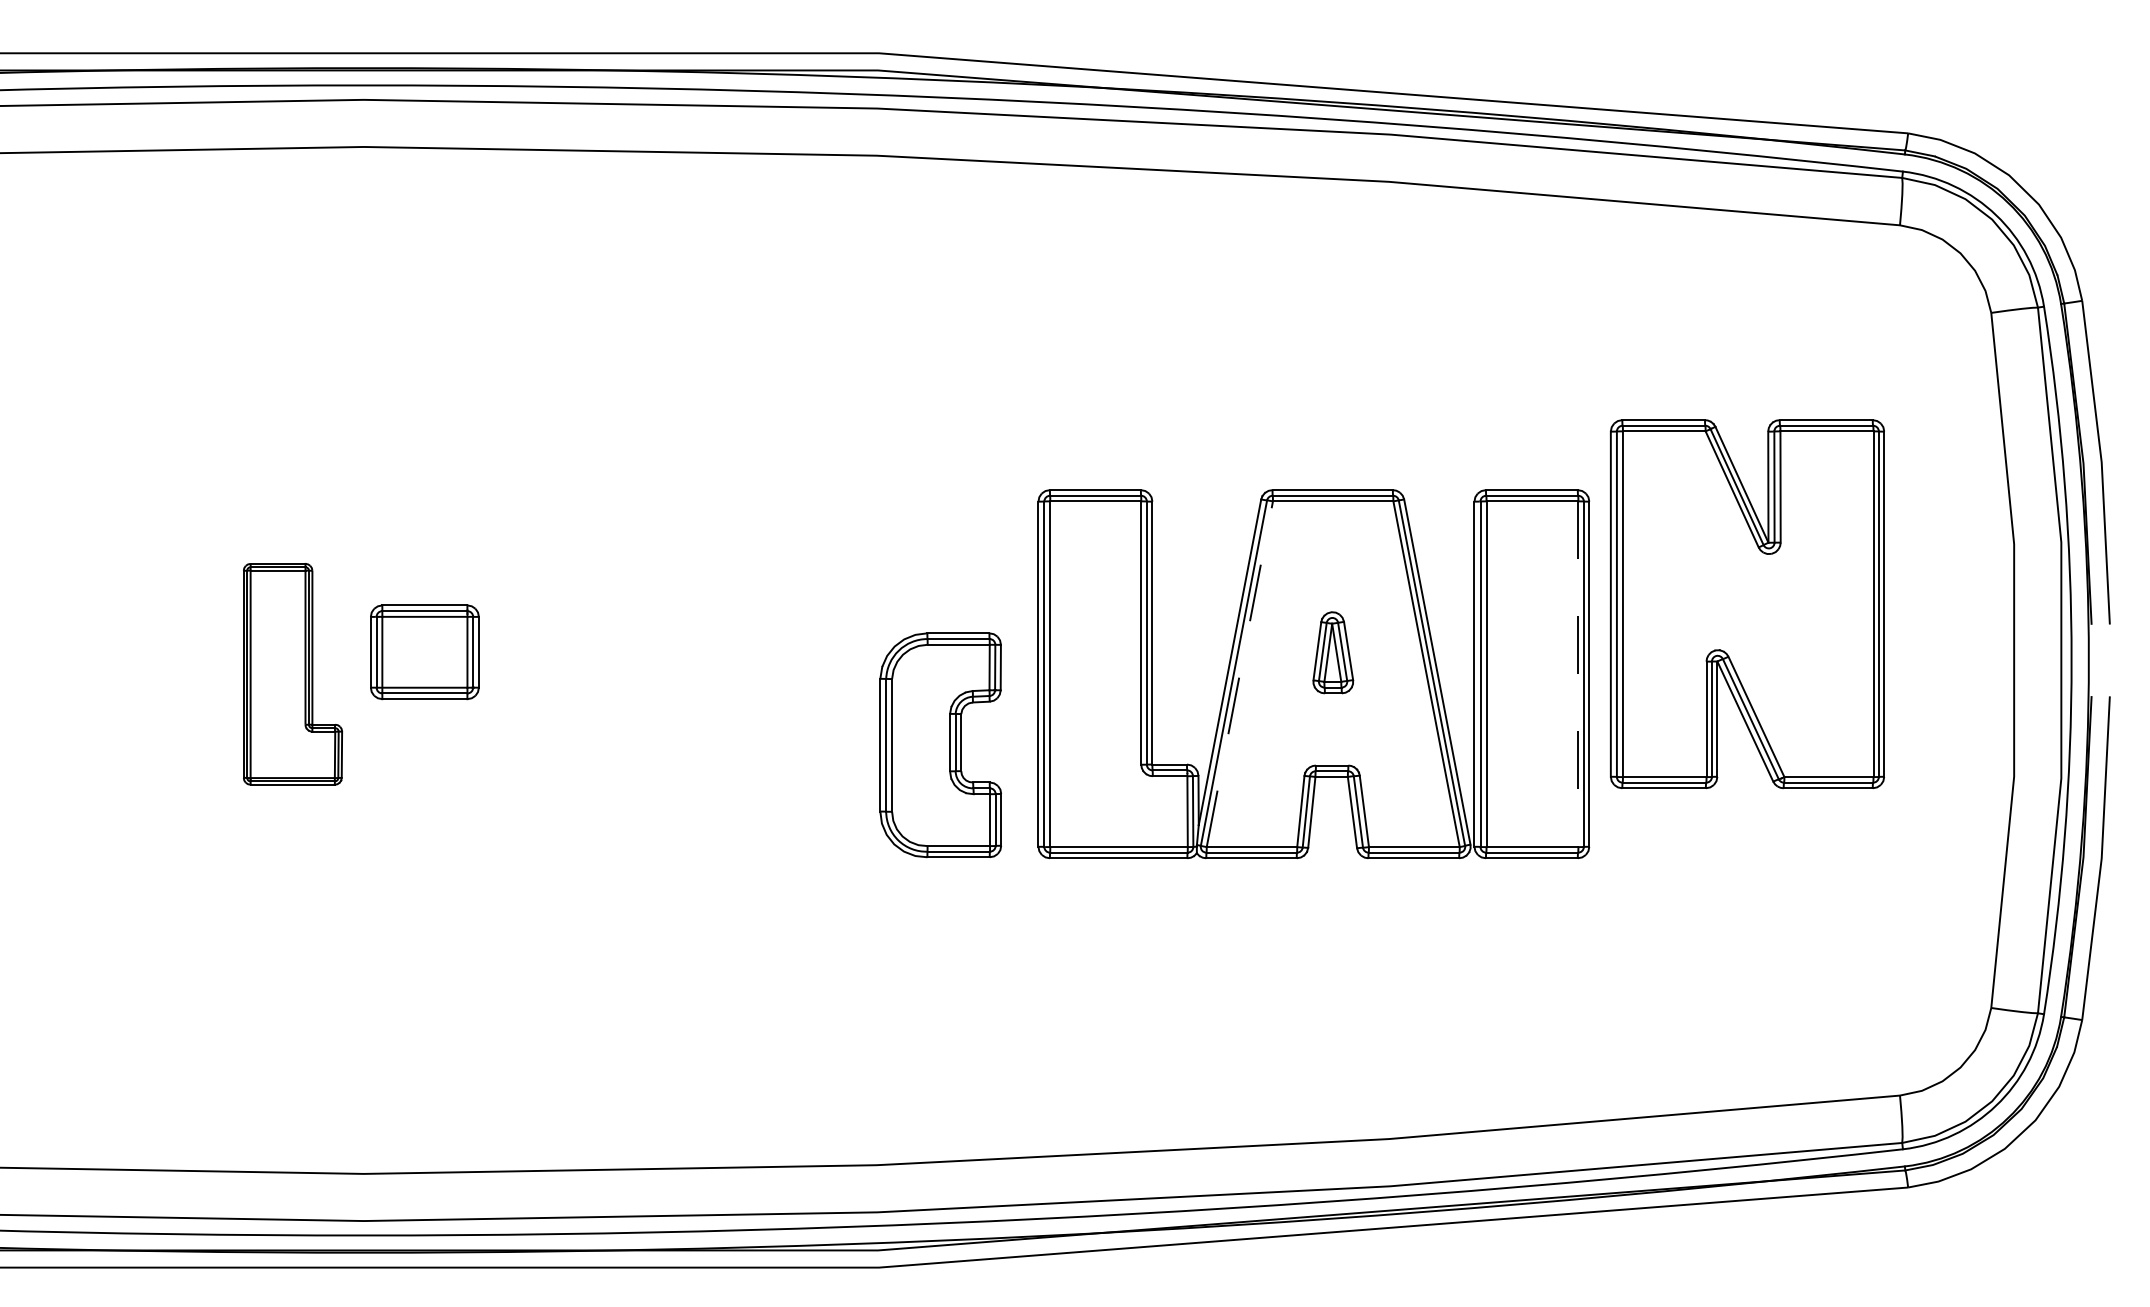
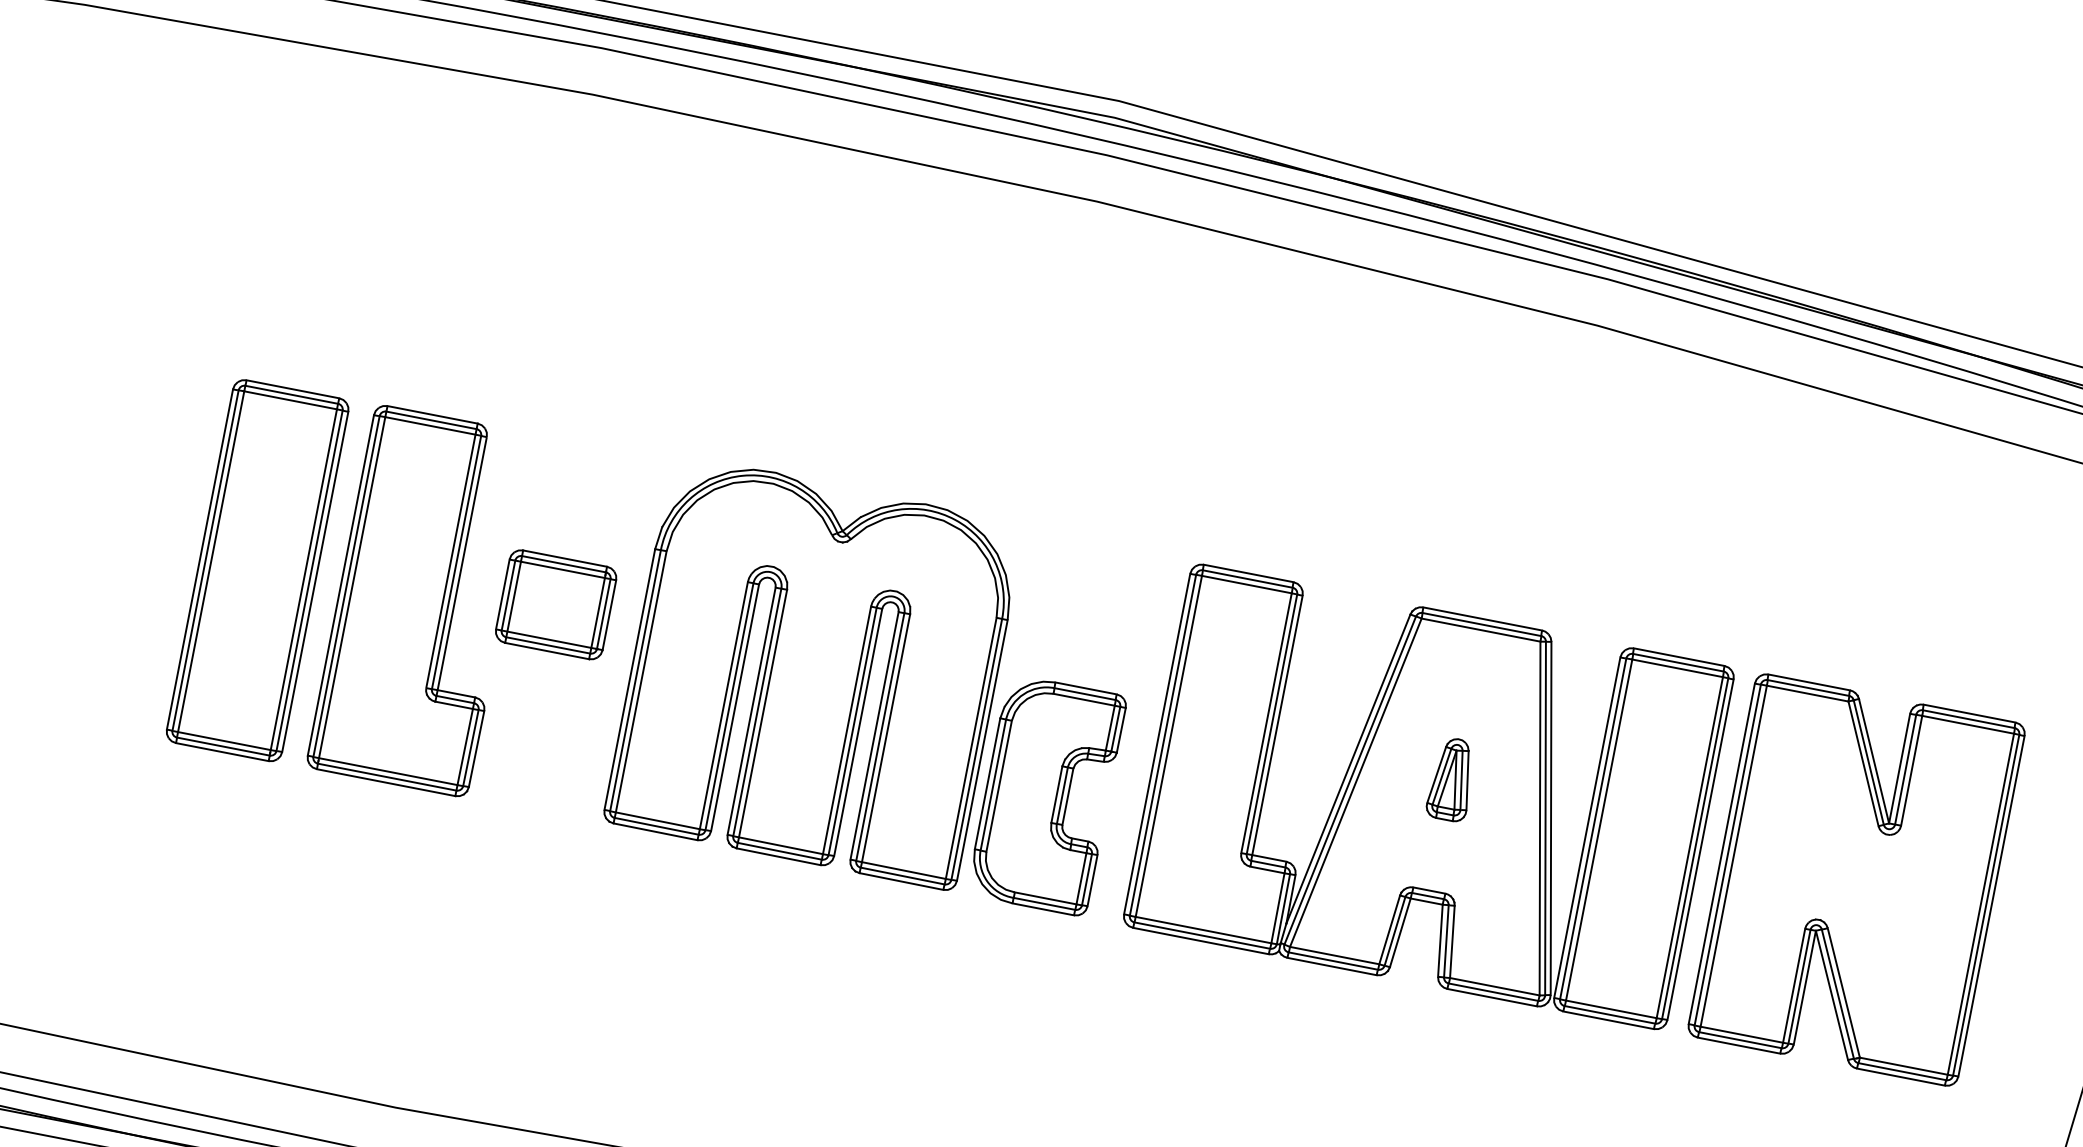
part: (1746, 604) -> (1855, 880), moved
part: (689, 669) -> (813, 672), added
line: (1239, 673) -> (1355, 781), dashed -> solid
part: (292, 674) -> (421, 601), size x1.67
line: (1578, 674) -> (1689, 847), dashed -> solid
part: (126, 675) -> (257, 570), added

